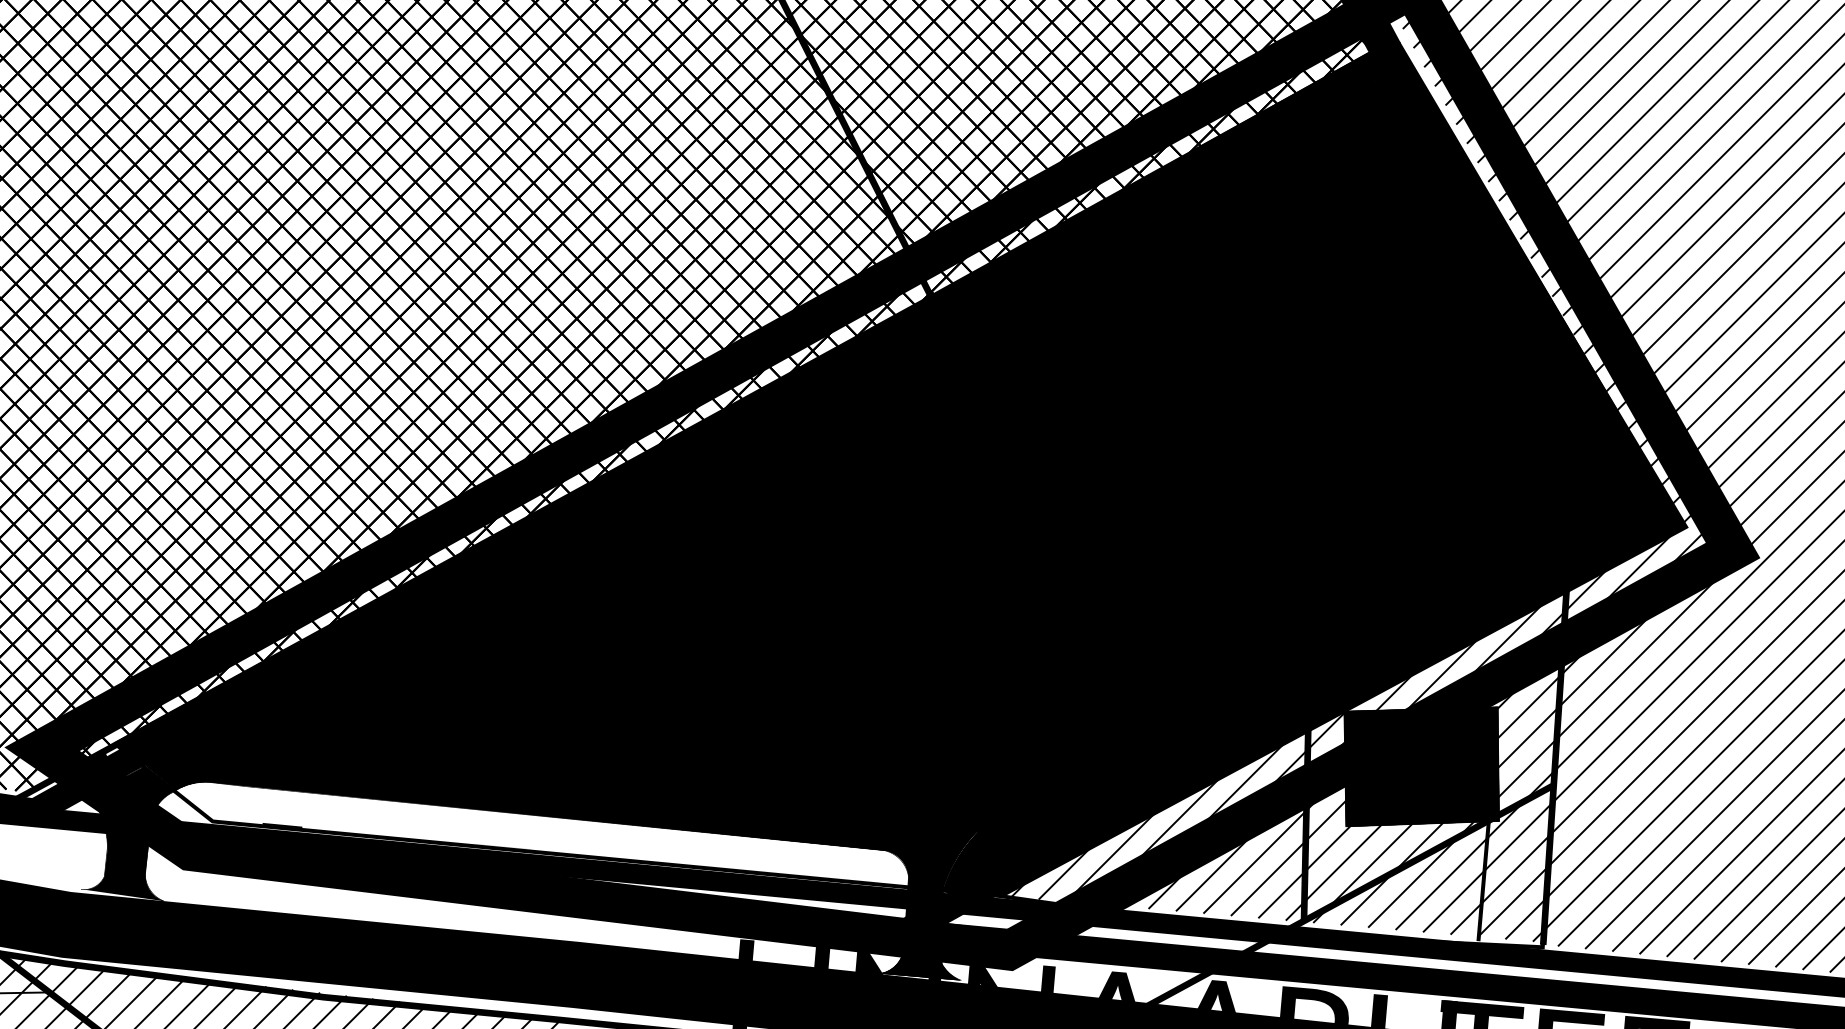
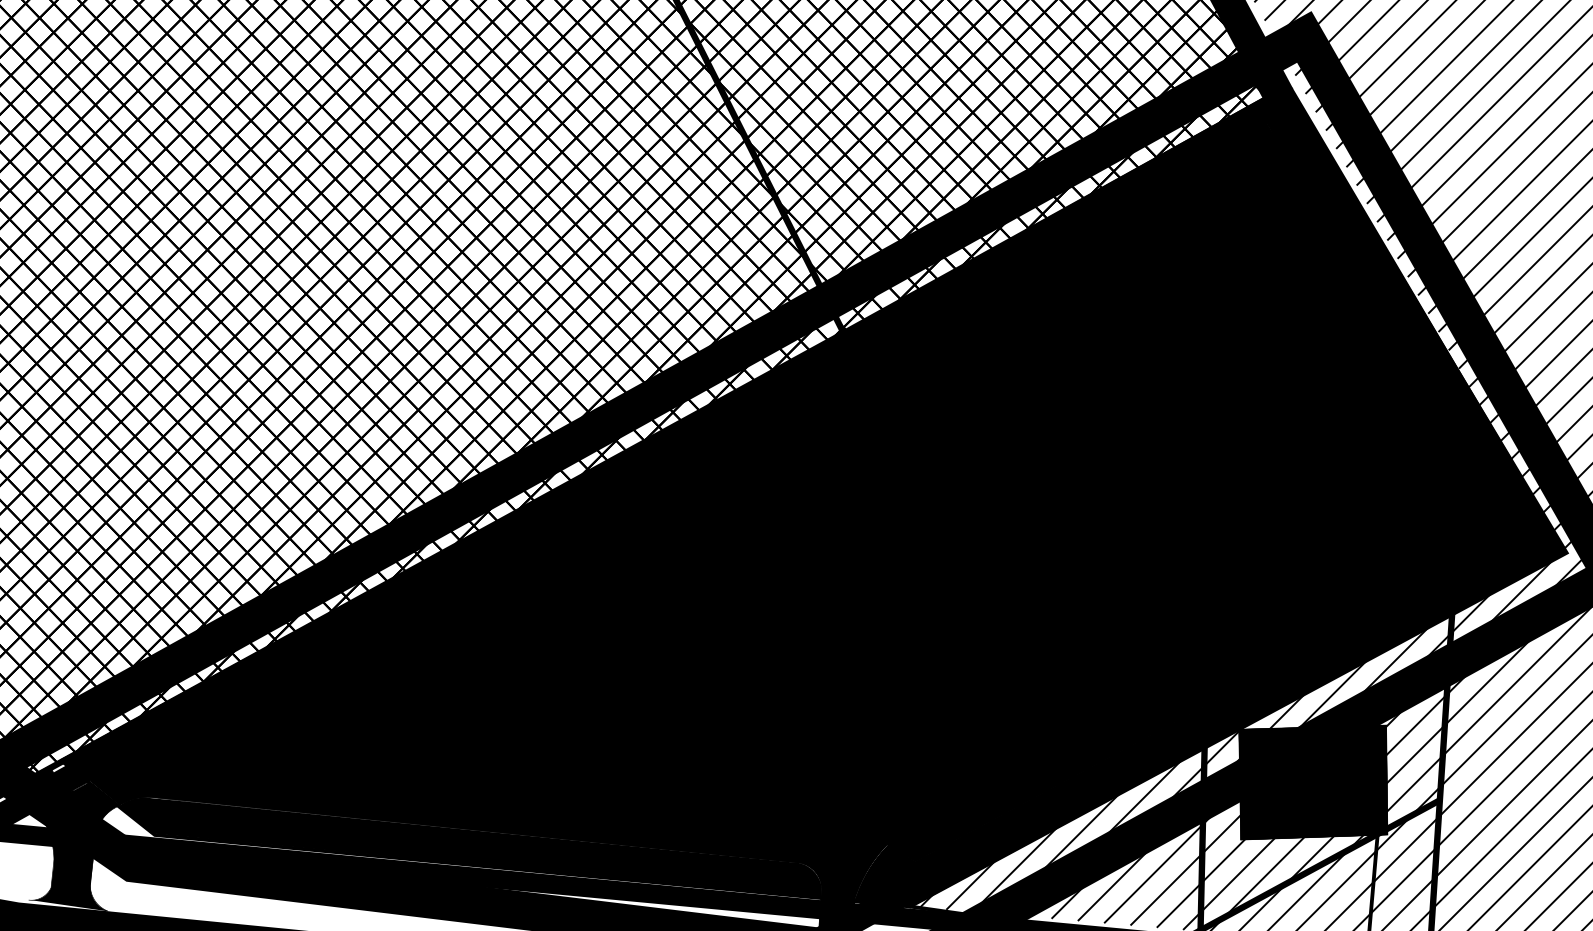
fill: (541, 834) -> (469, 847), added

